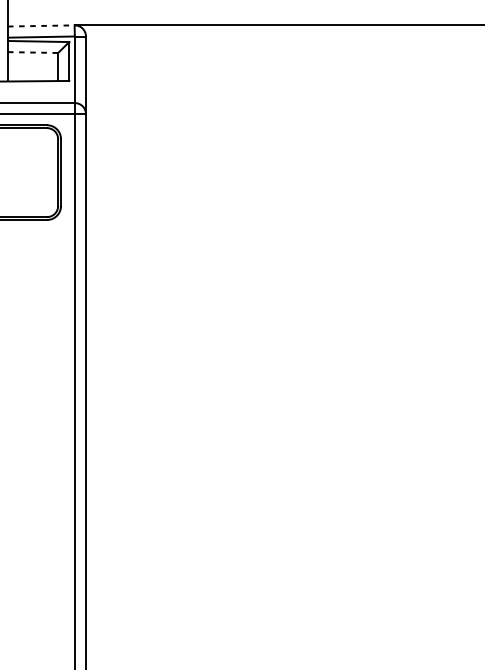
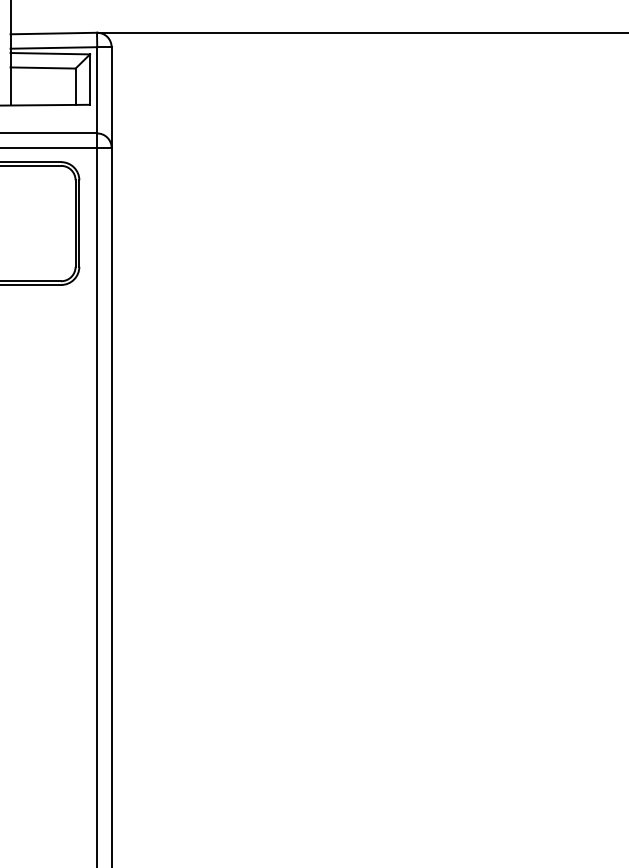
line: (41, 25) -> (54, 33), dashed -> solid
line: (33, 52) -> (43, 68), dashed -> solid

